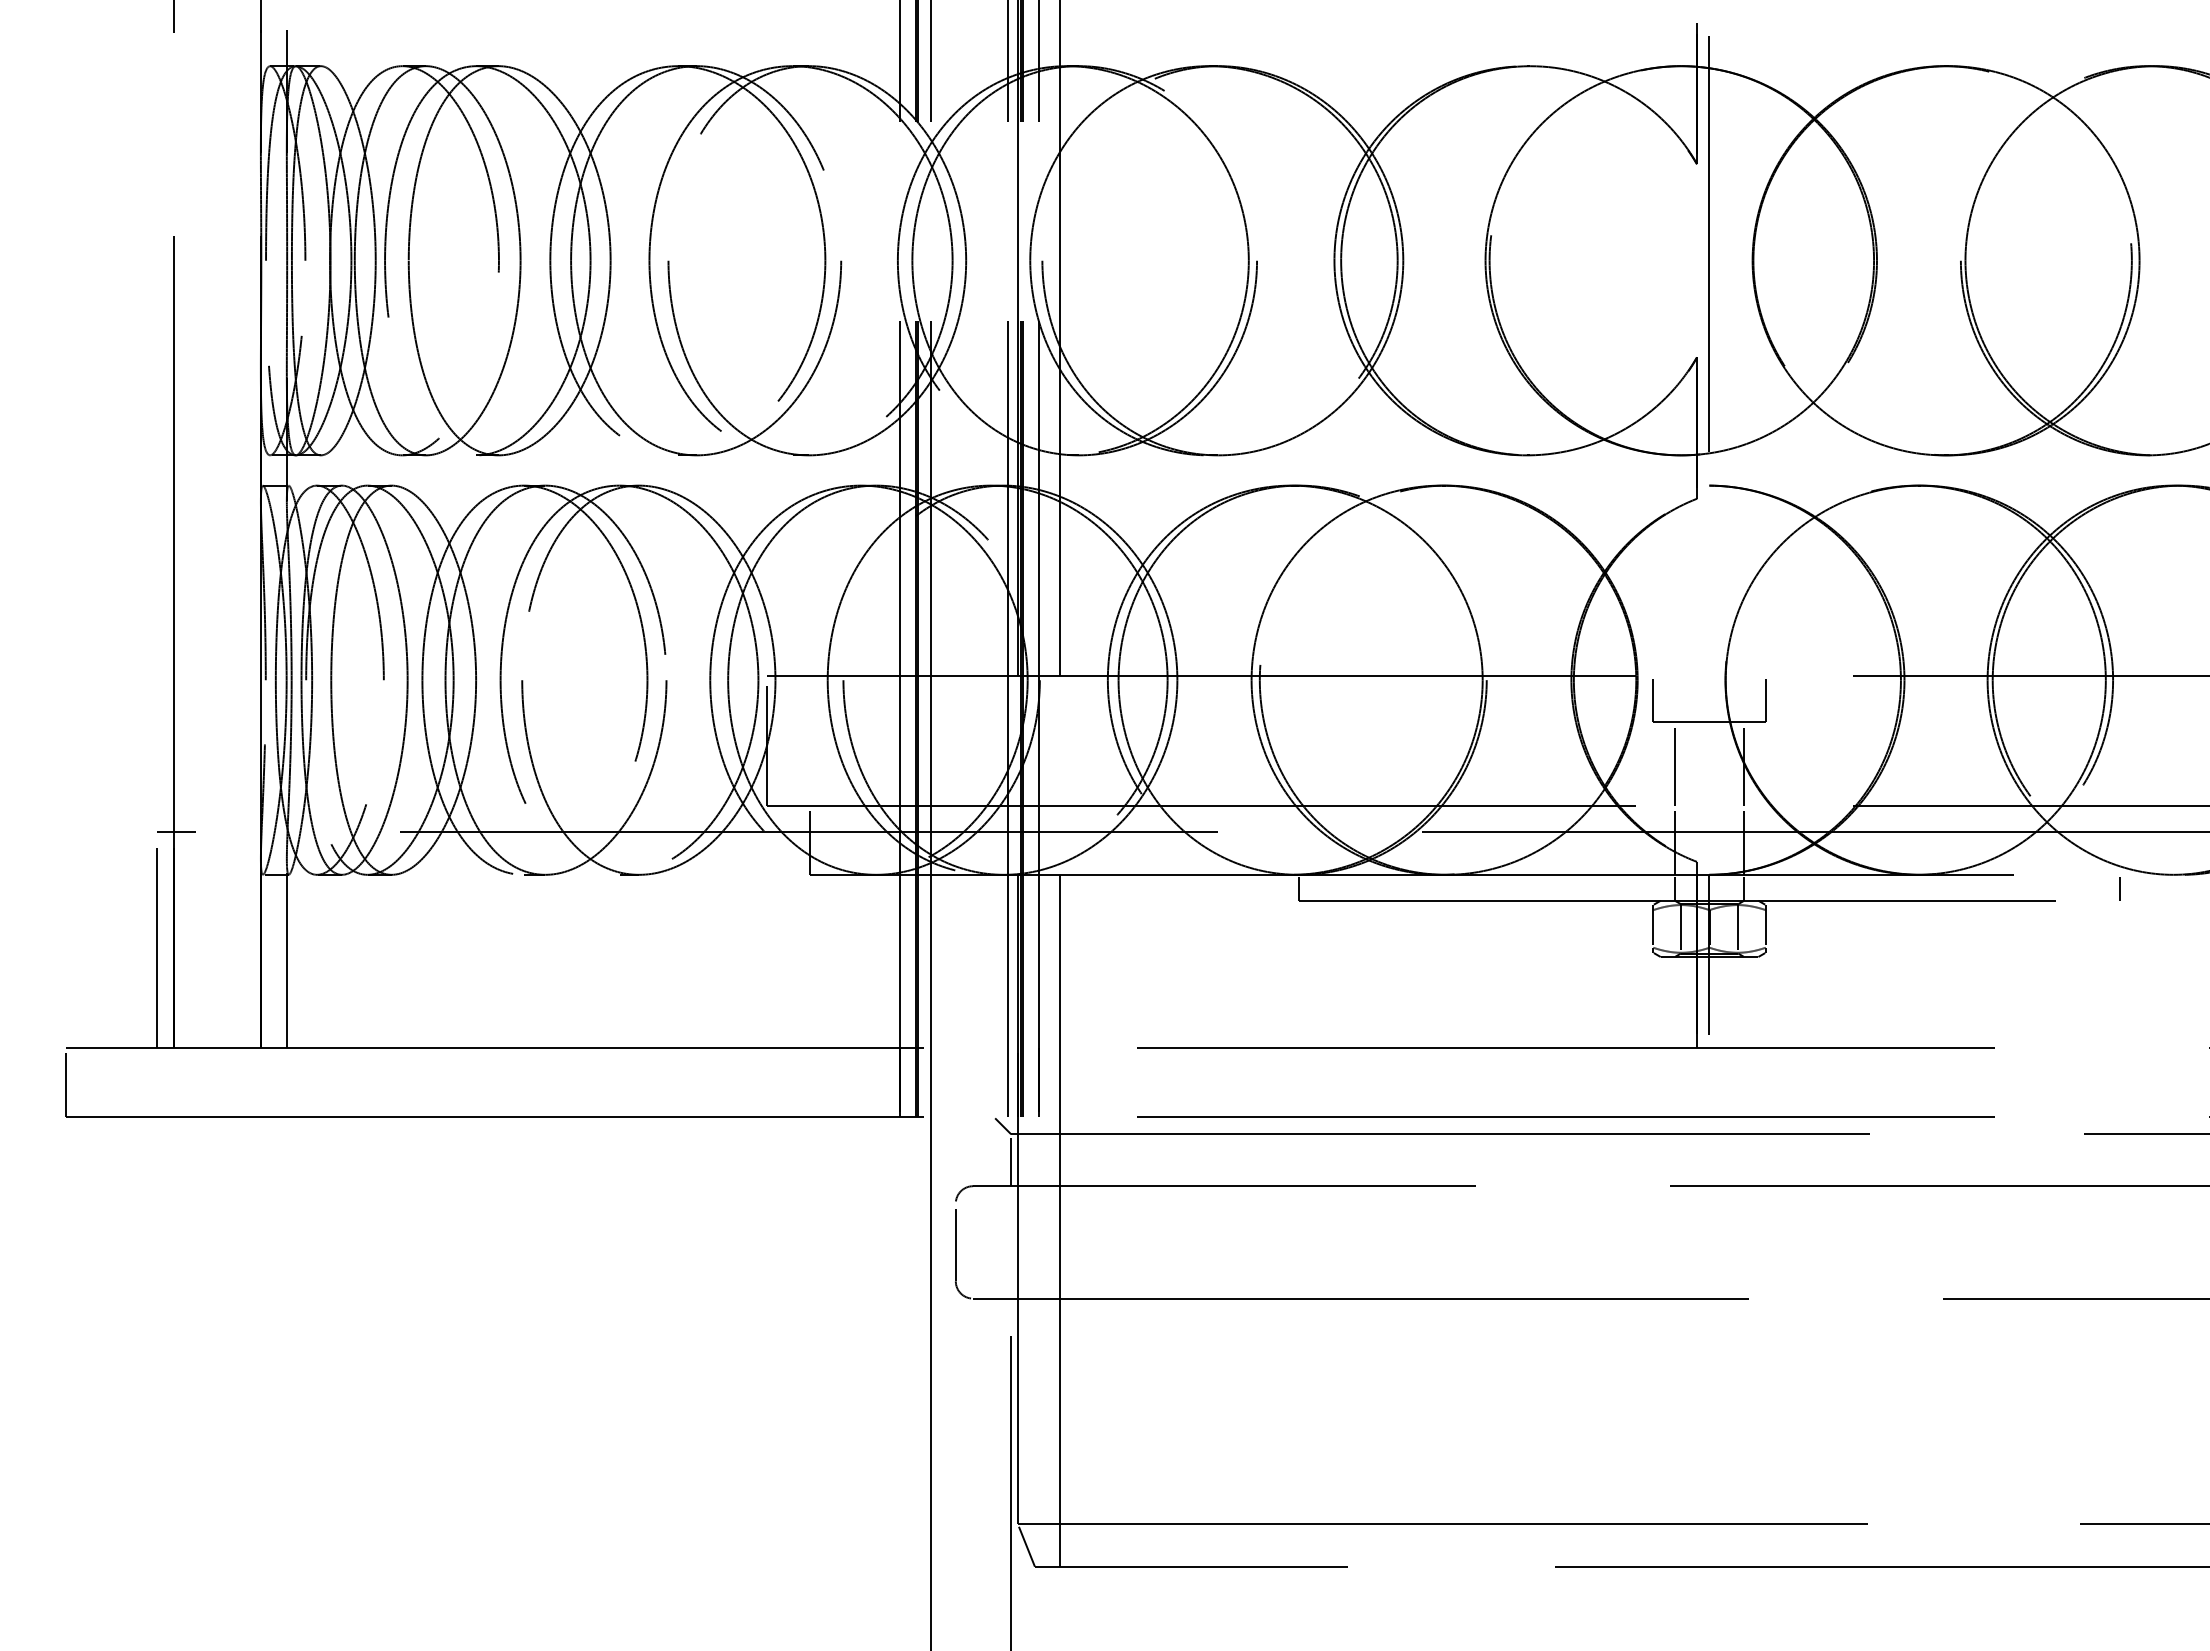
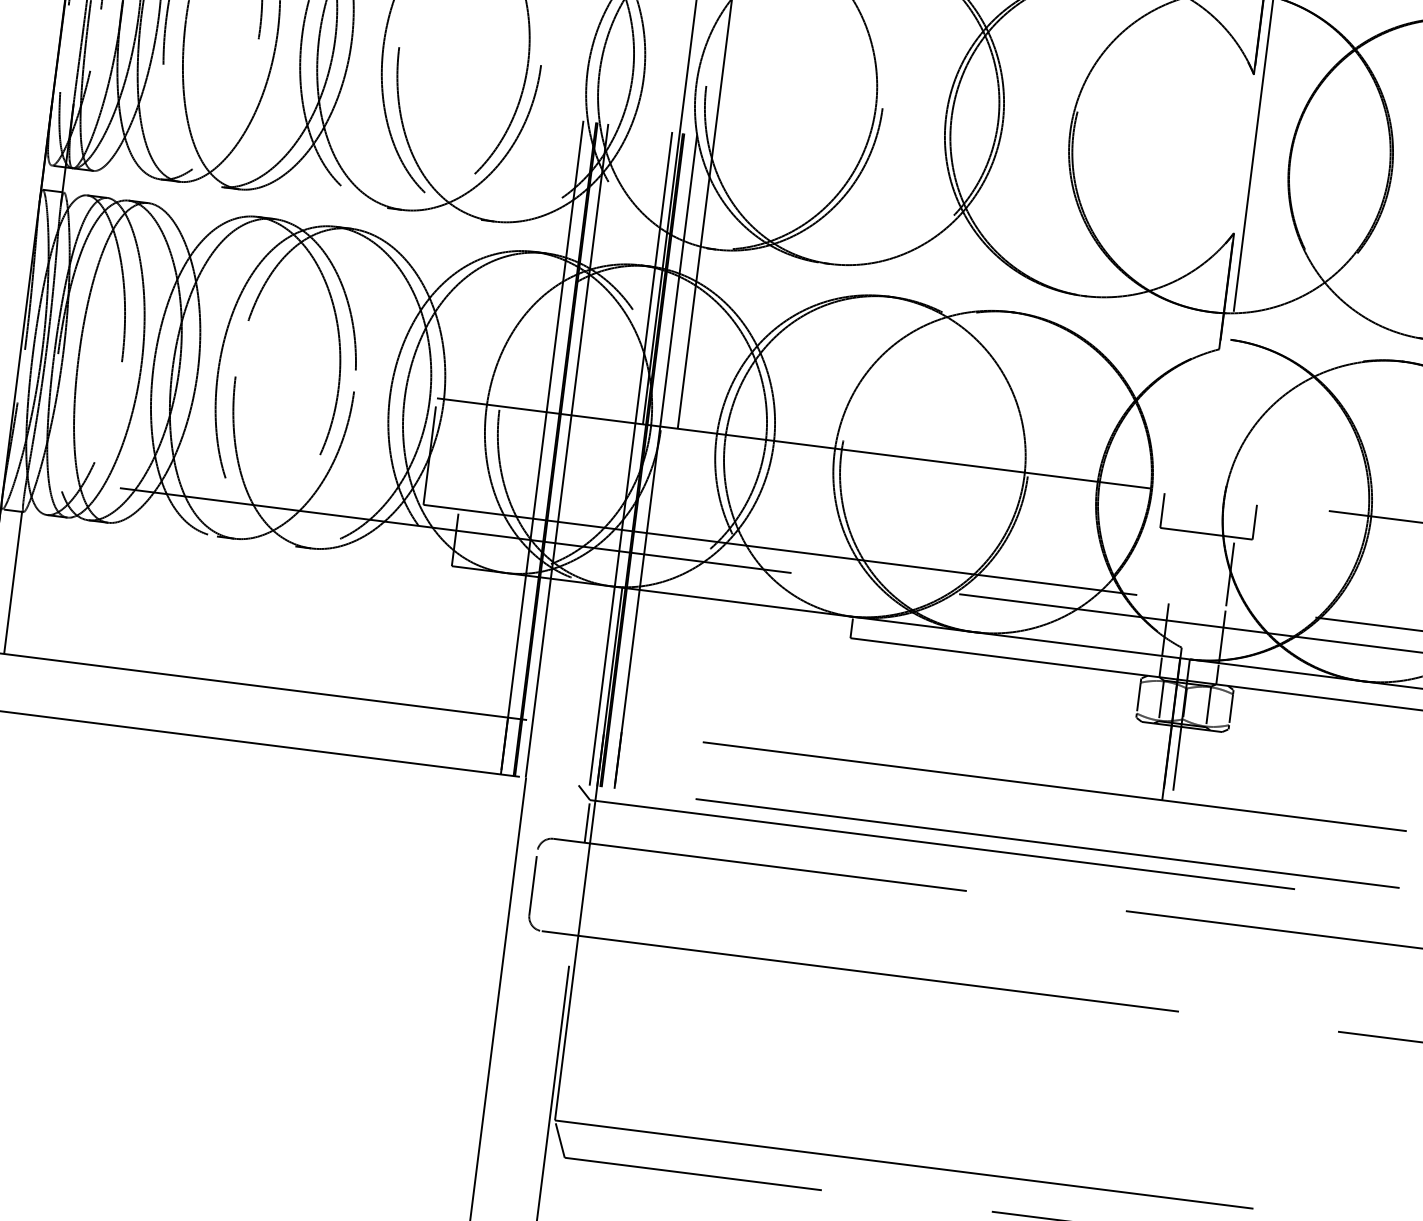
line: (1674, 763) -> (1173, 564), removed
line: (1060, 1220) -> (621, 876), removed

